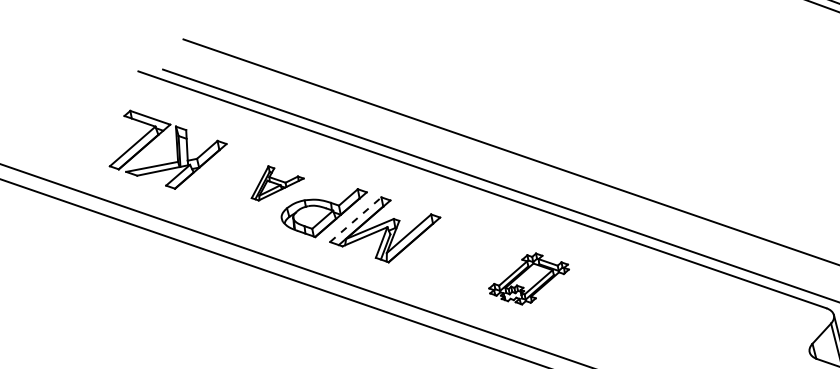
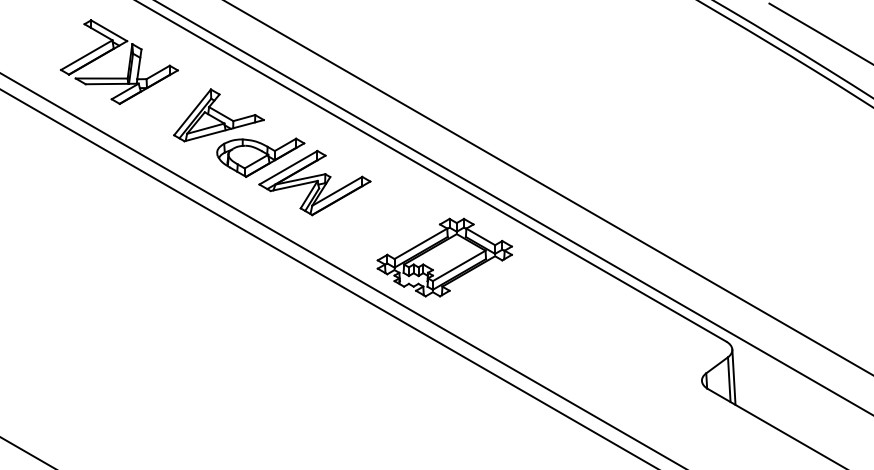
part: (275, 181) -> (218, 115), size x1.67
line: (355, 219) -> (288, 167), dashed -> solid
part: (528, 278) -> (444, 257), size x1.67

